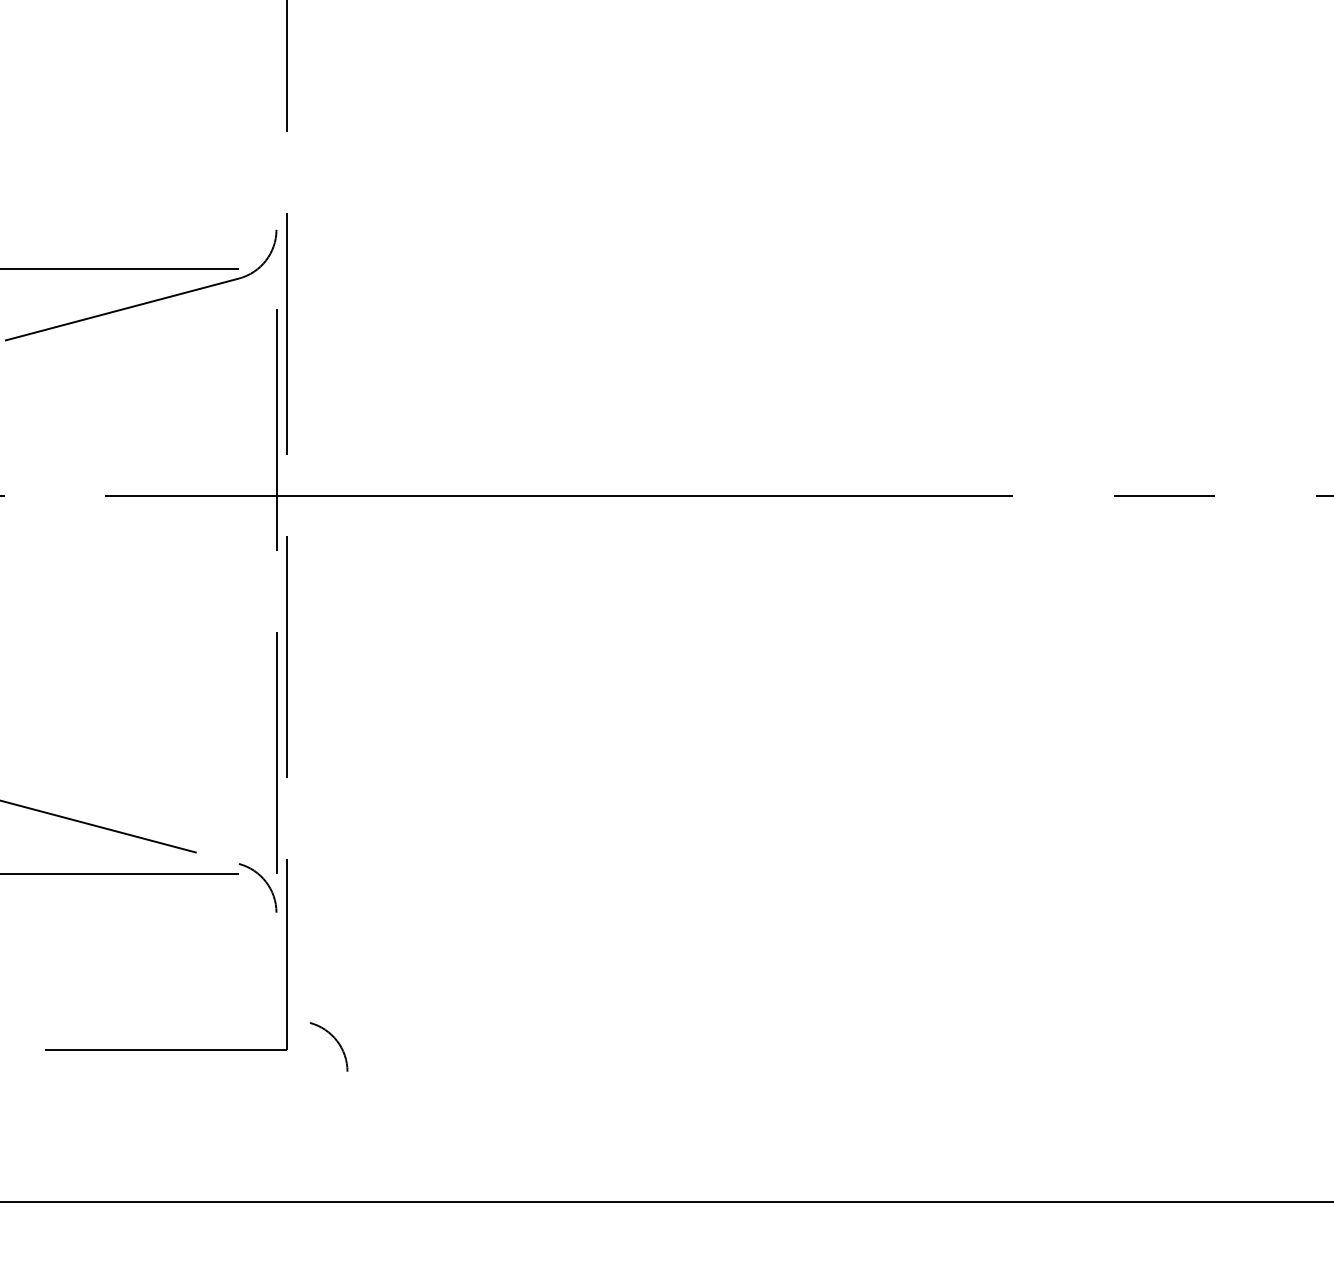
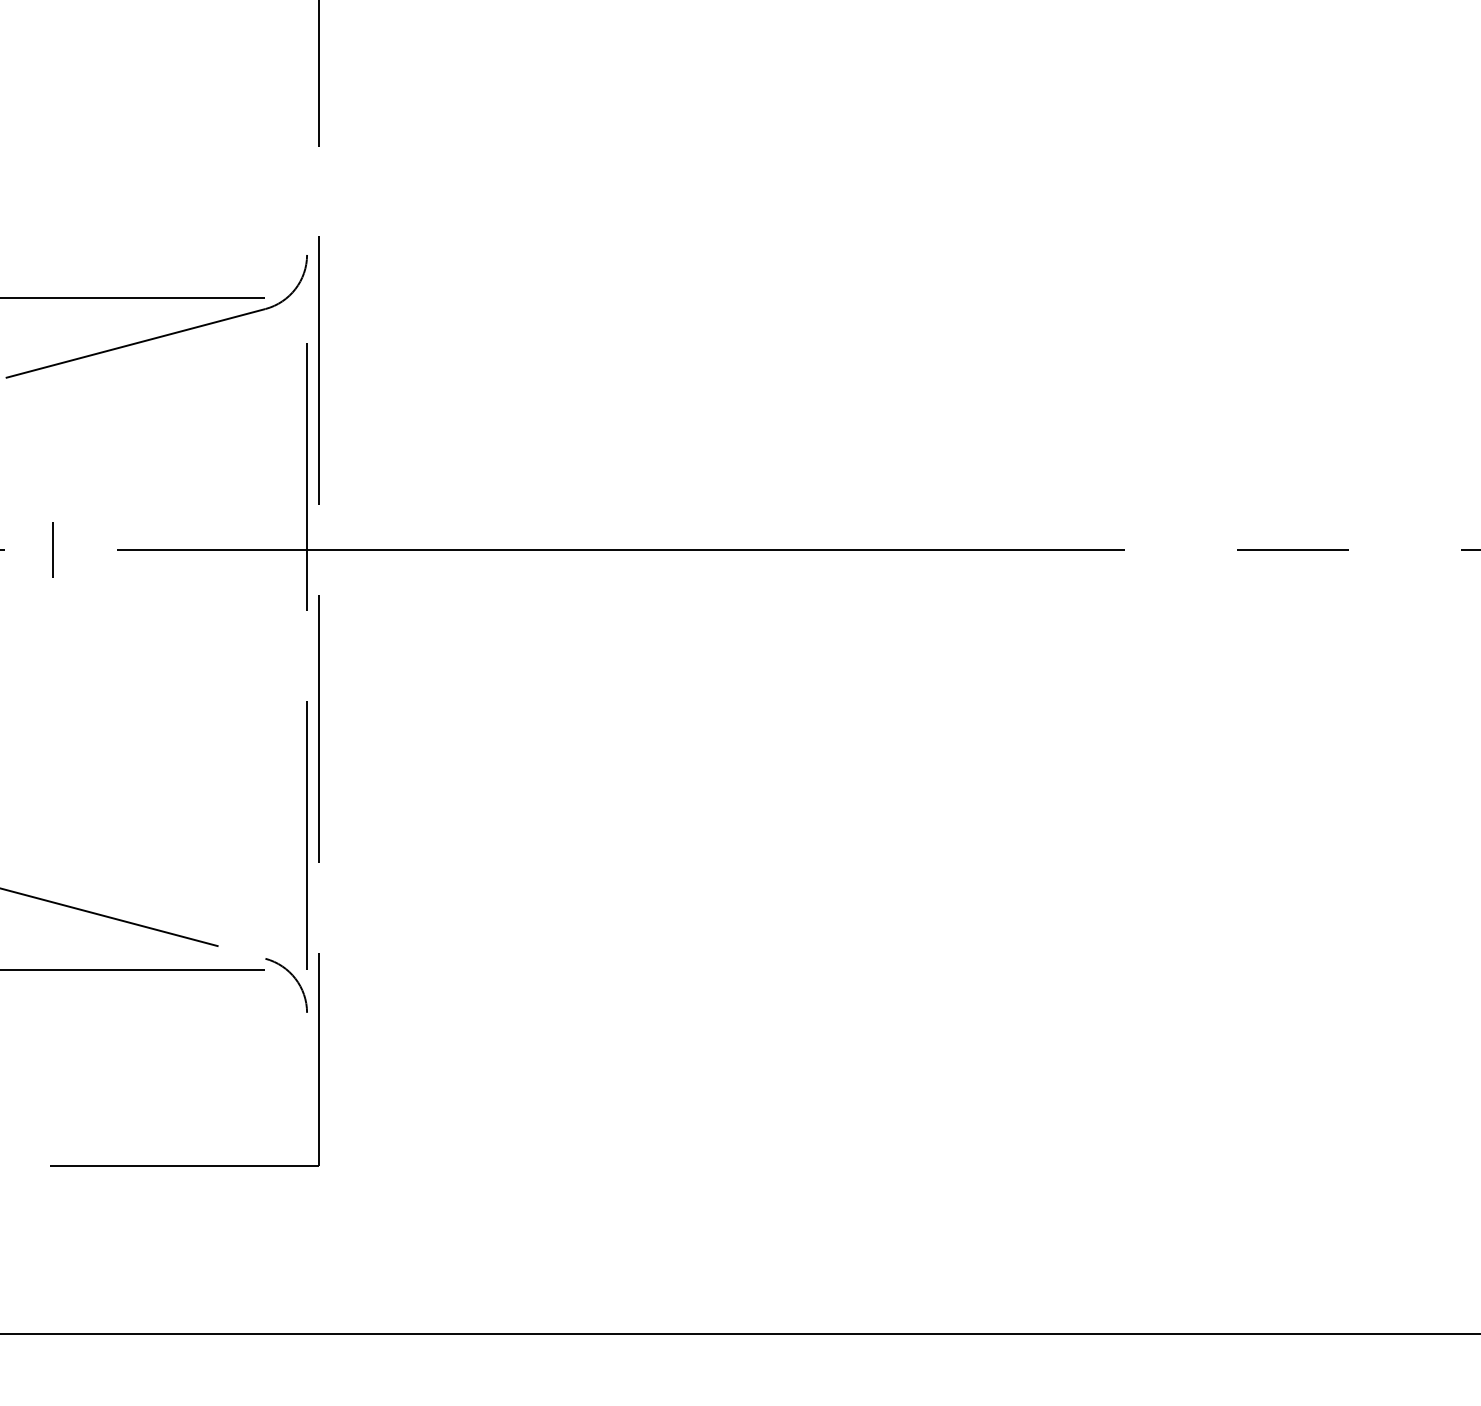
line: (47, 495) -> (52, 549), added
arc: (334, 1039) -> (371, 1153), removed

